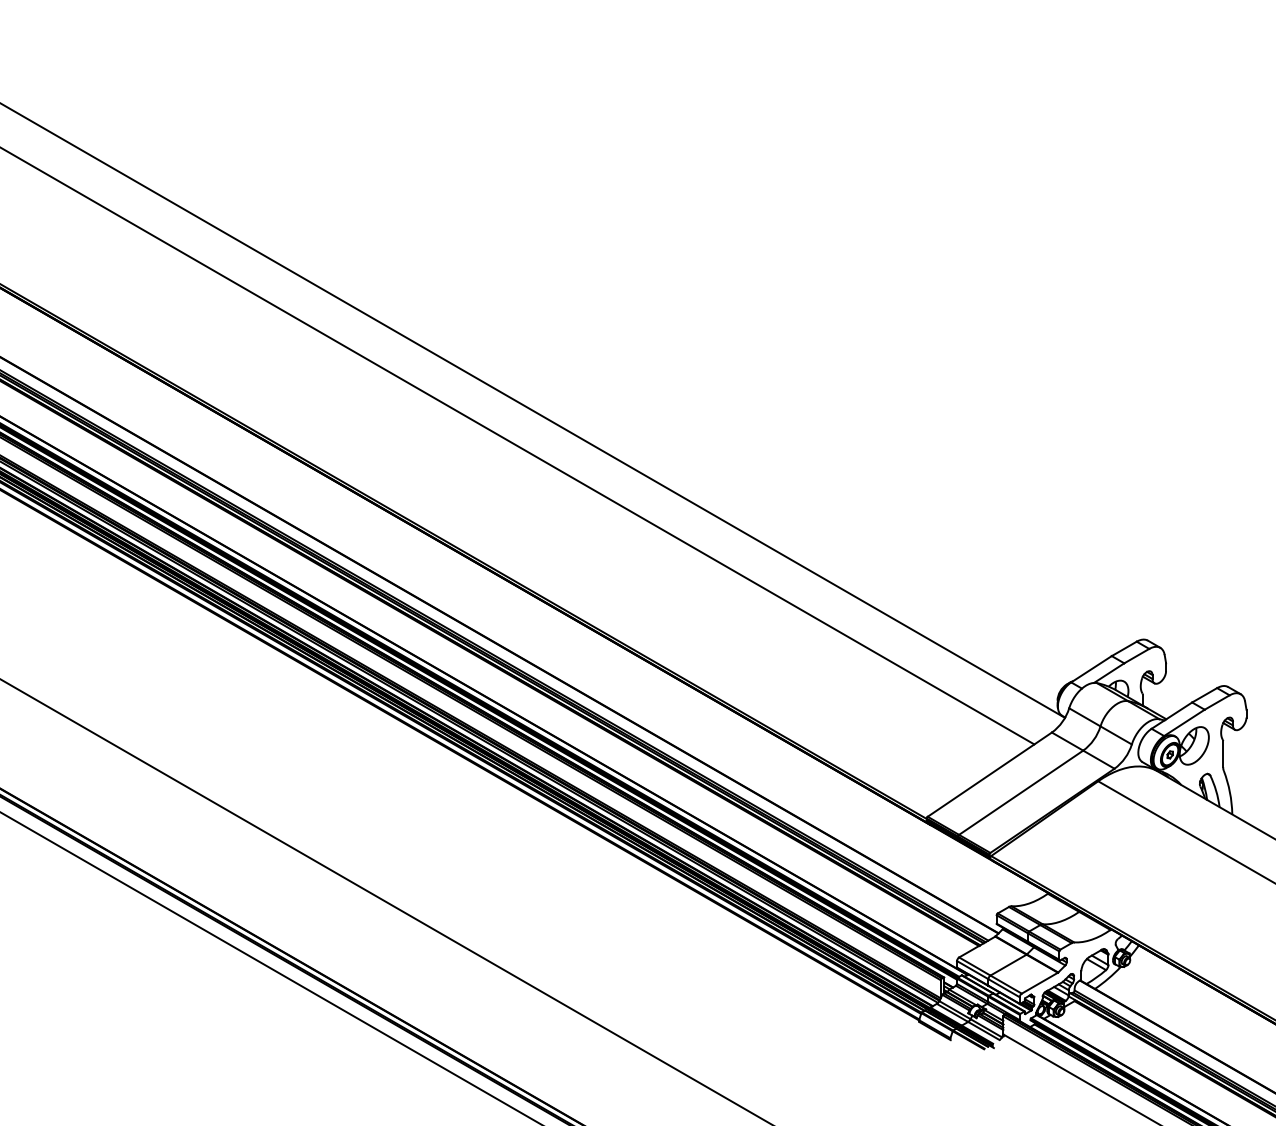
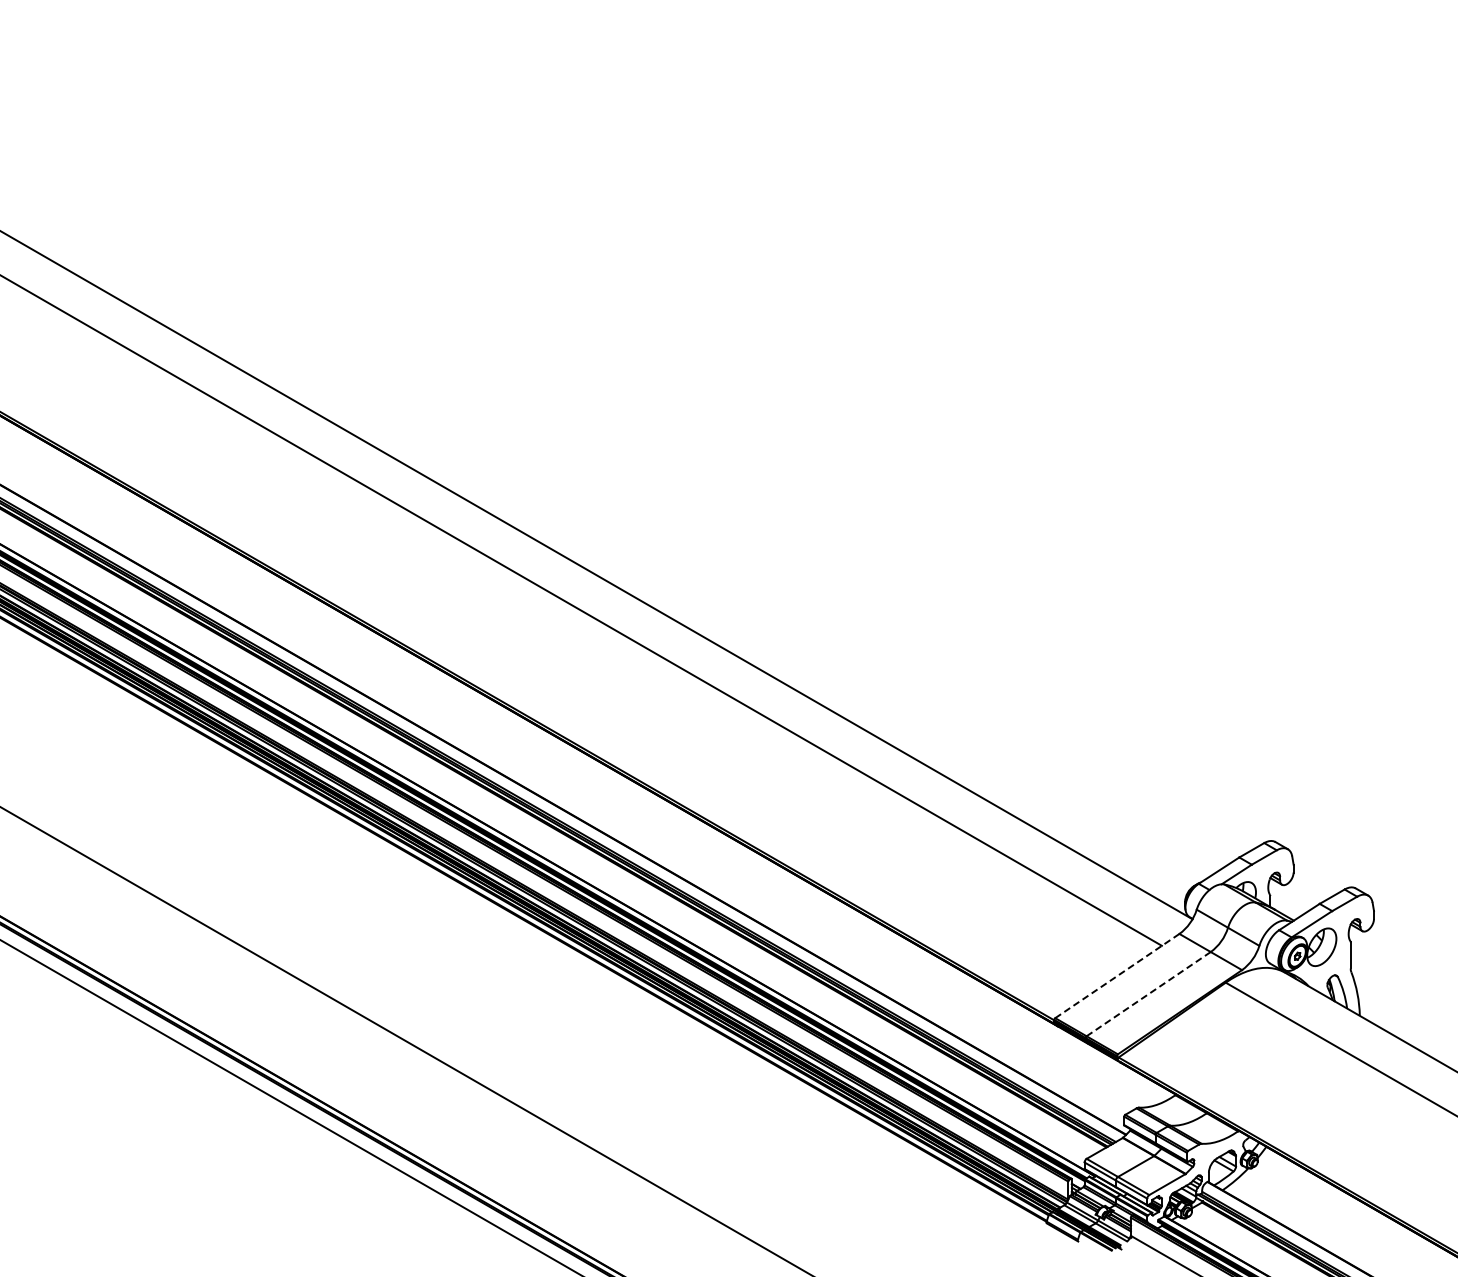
line: (989, 774) -> (1117, 975), solid -> dashed
line: (1021, 792) -> (1149, 993), solid -> dashed

